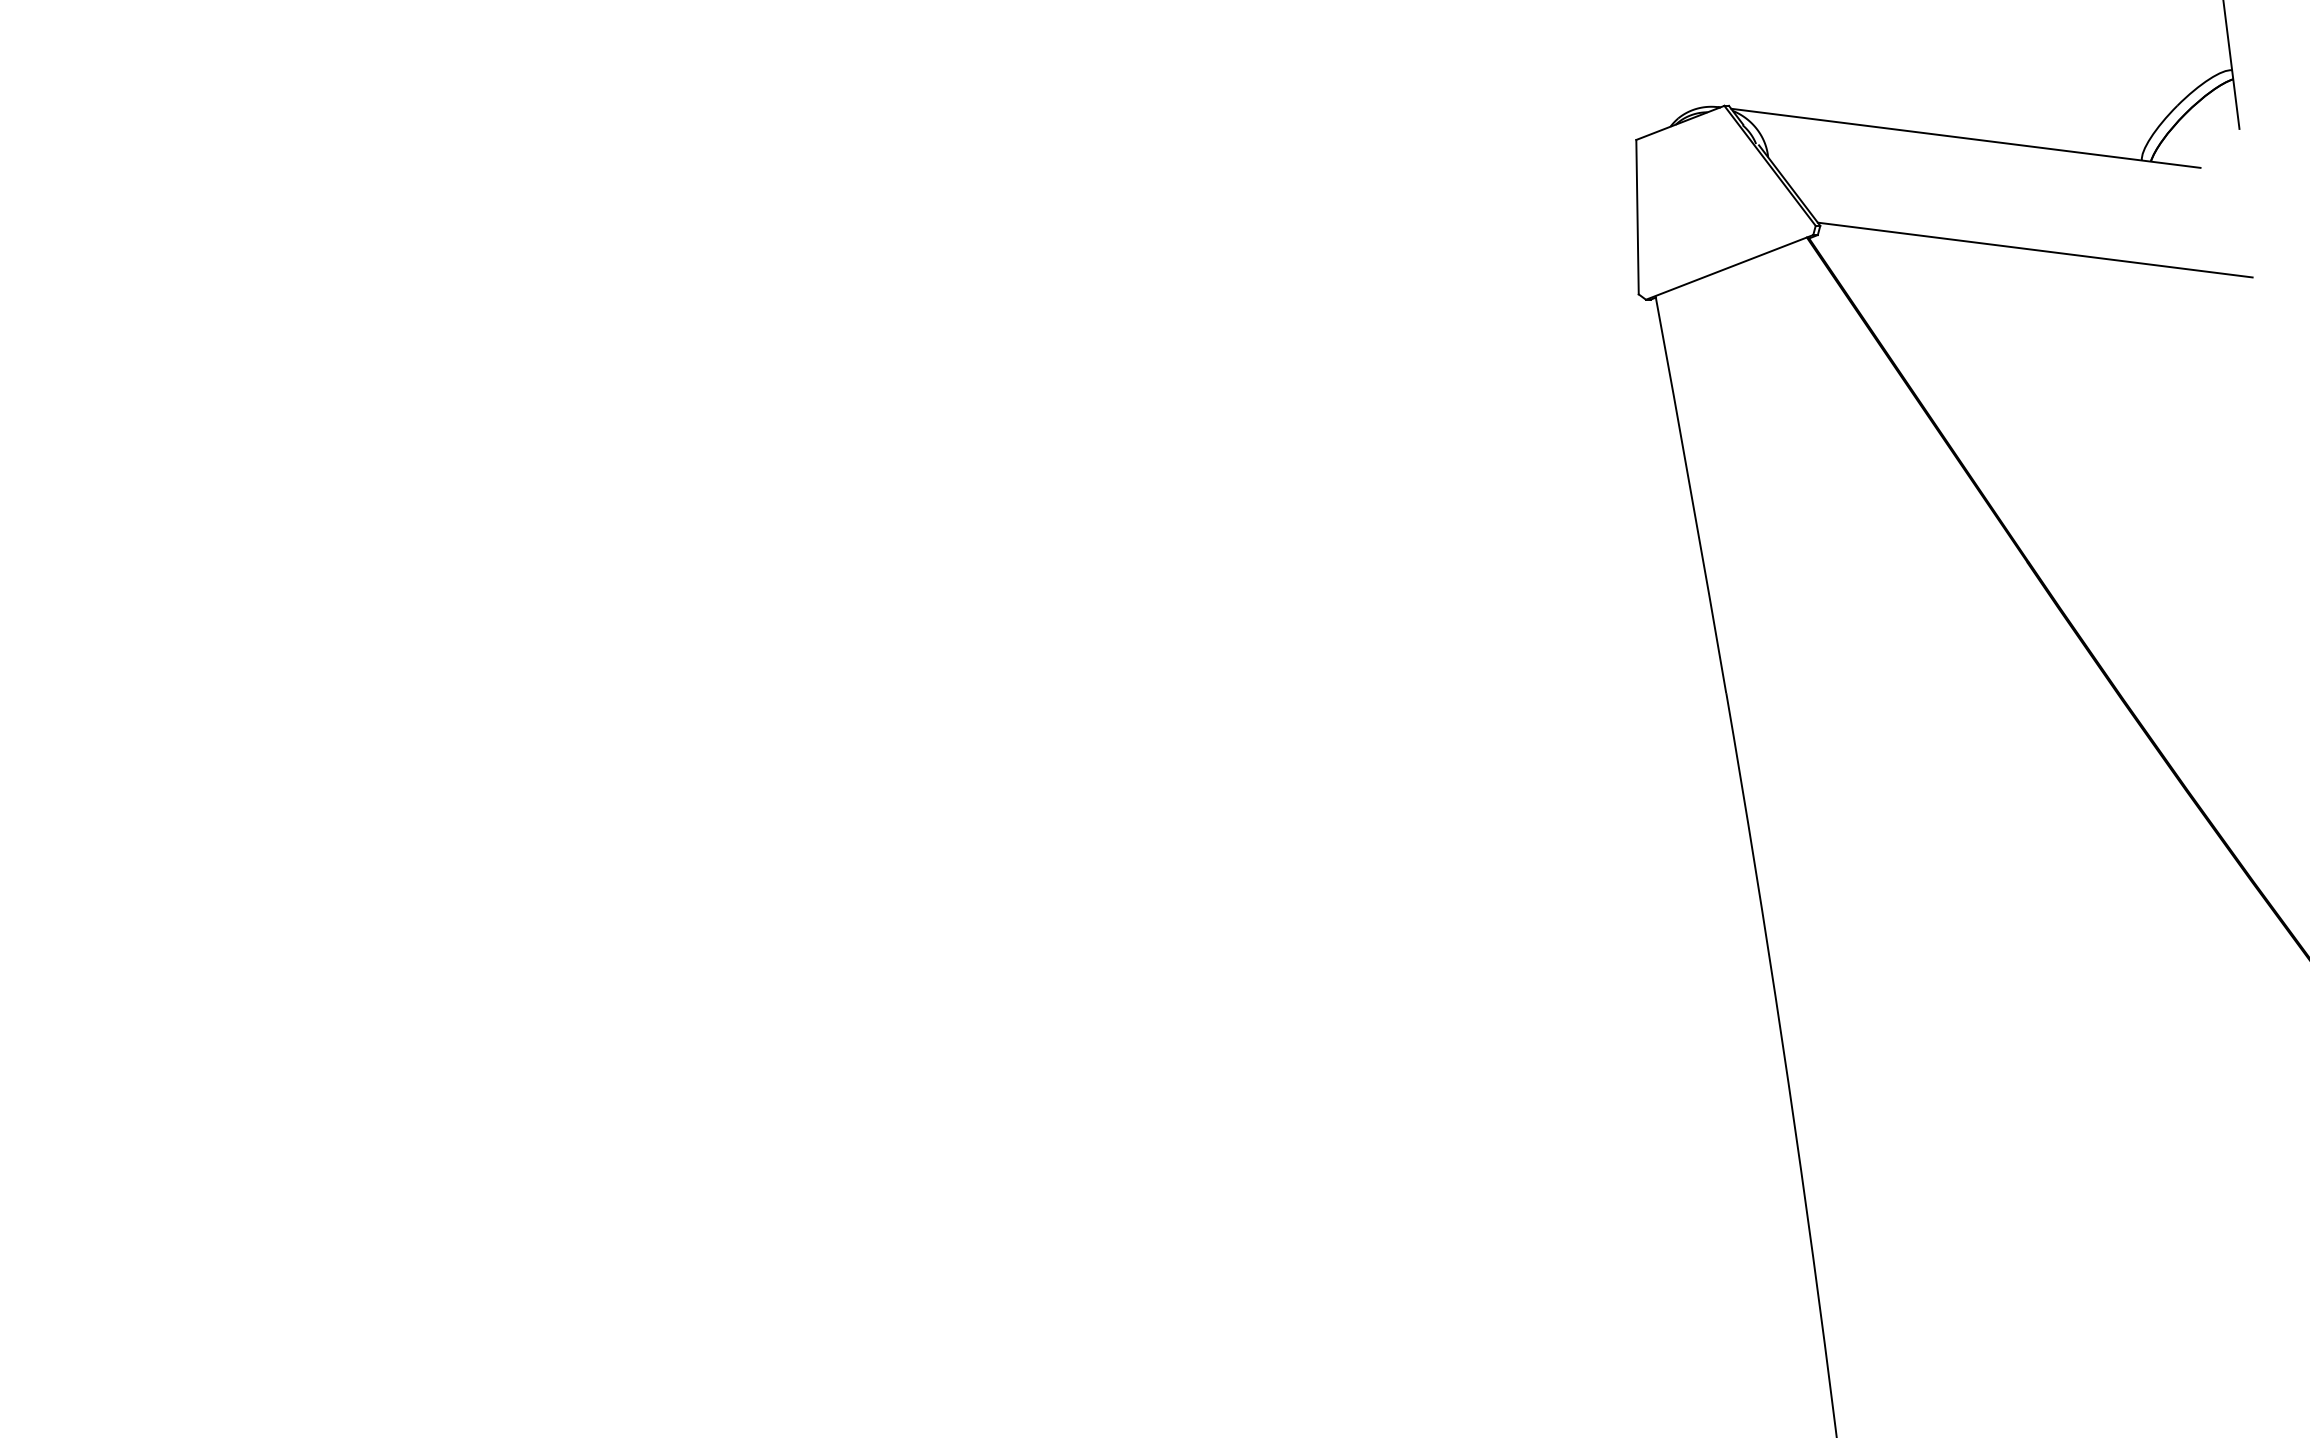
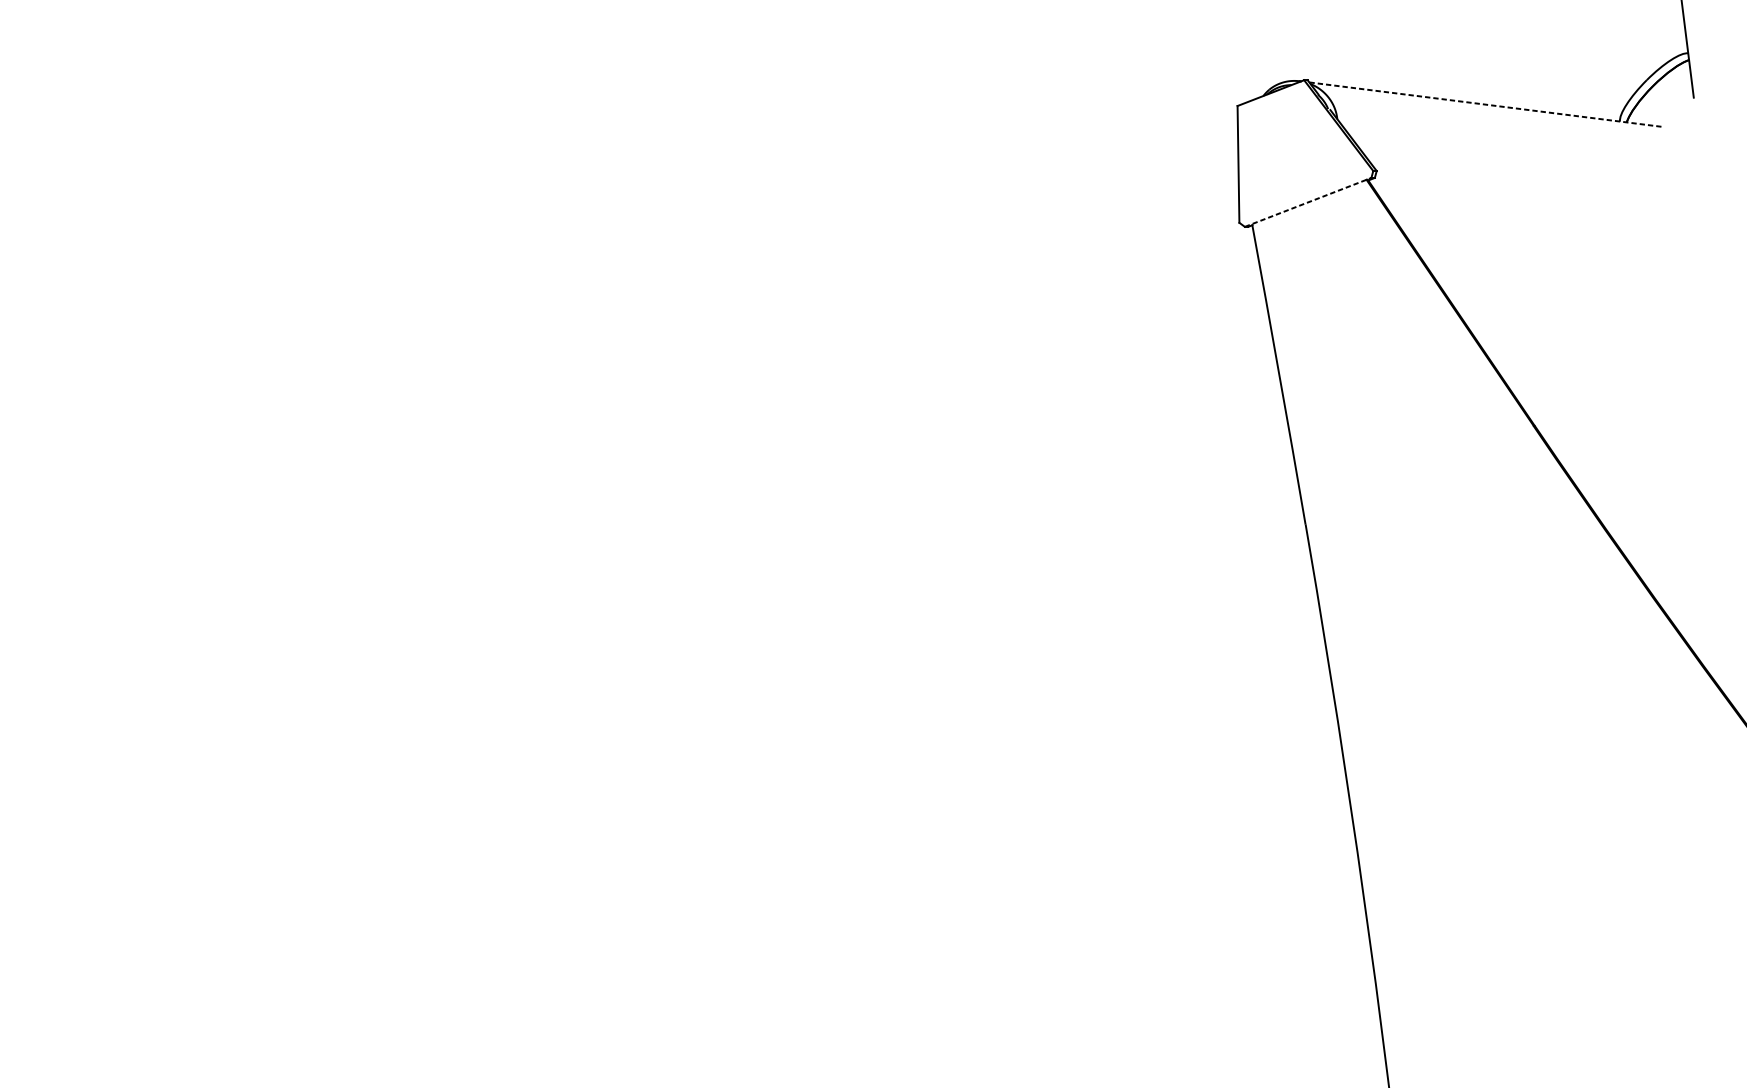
line: (1966, 138) -> (1487, 104), solid -> dashed
line: (2034, 249) -> (1538, 188), removed
line: (1729, 267) -> (1308, 202), solid -> dashed

